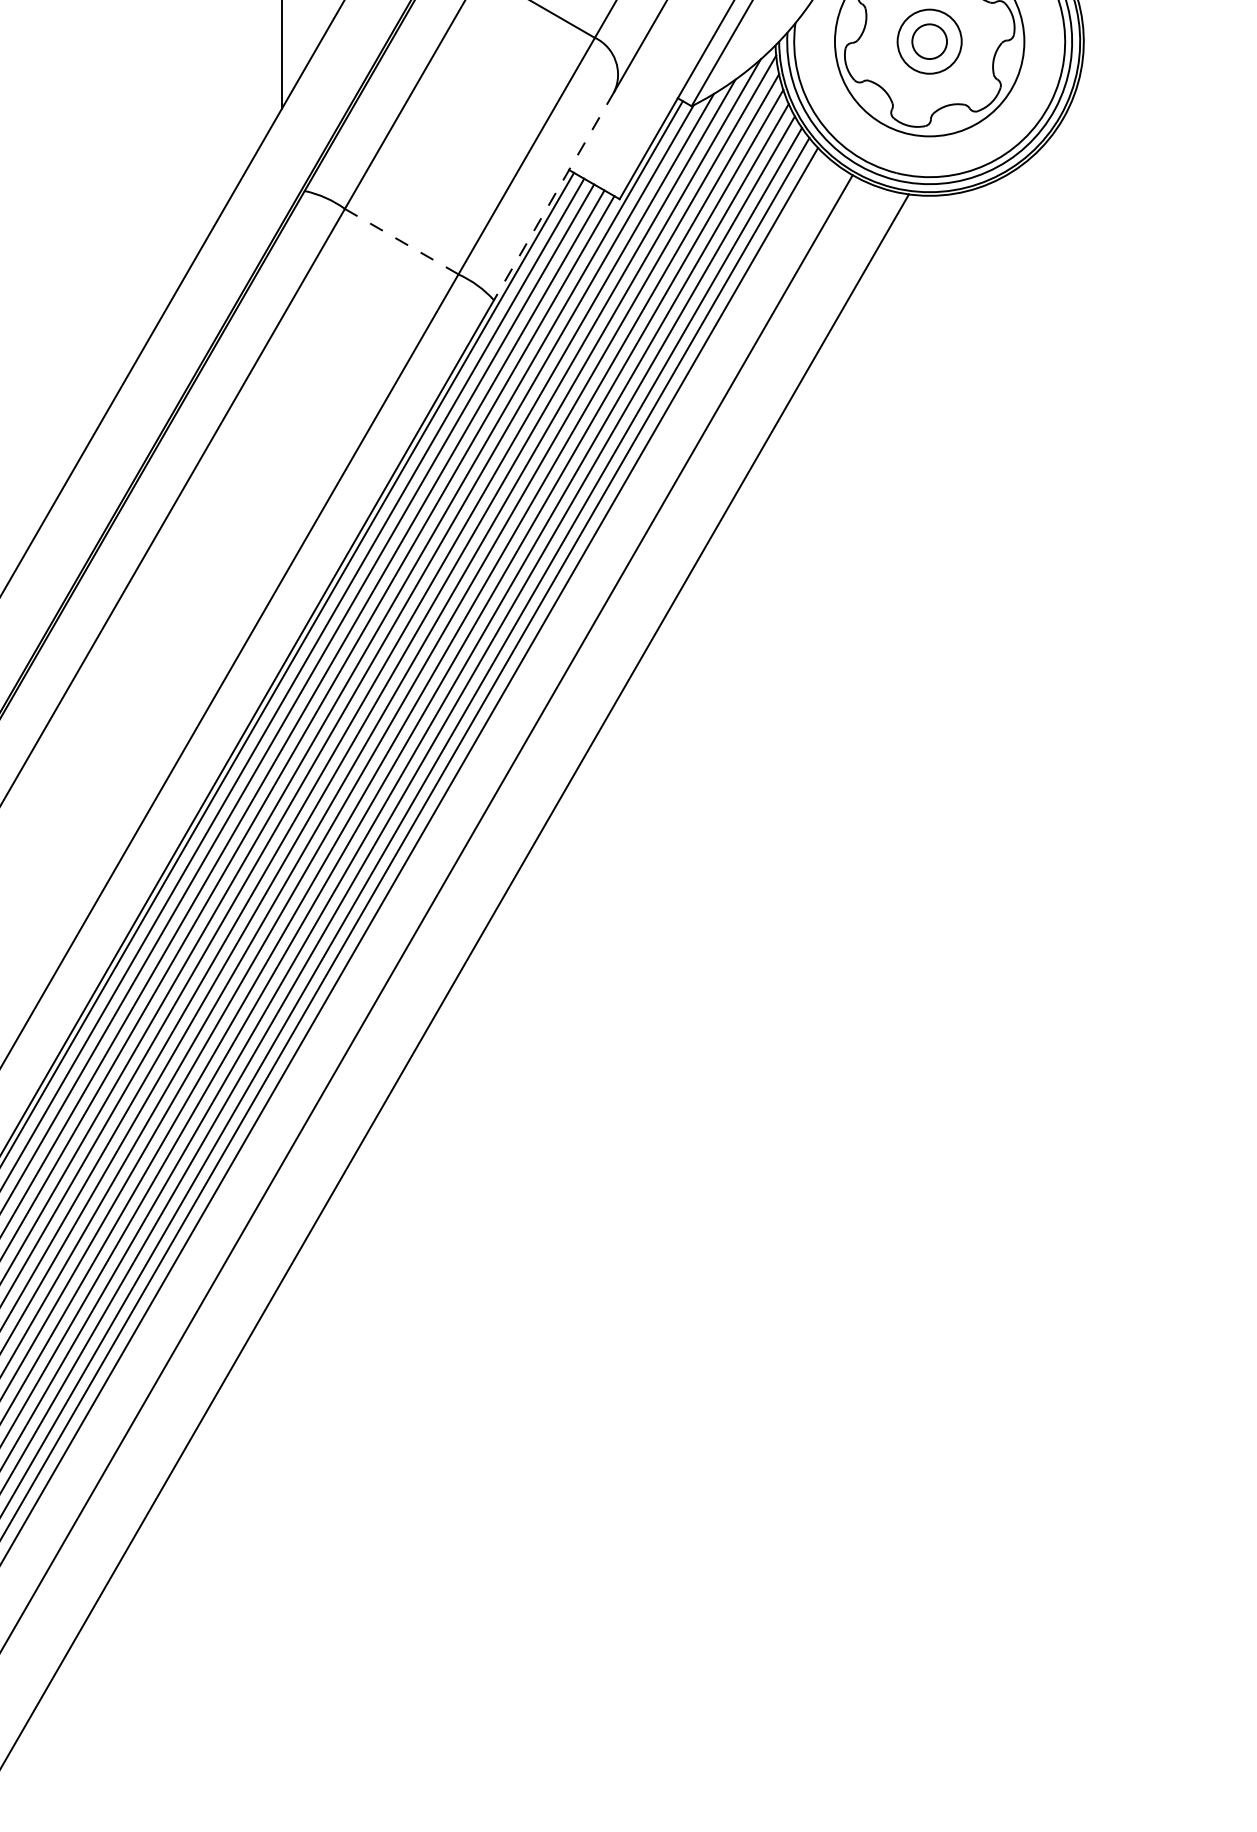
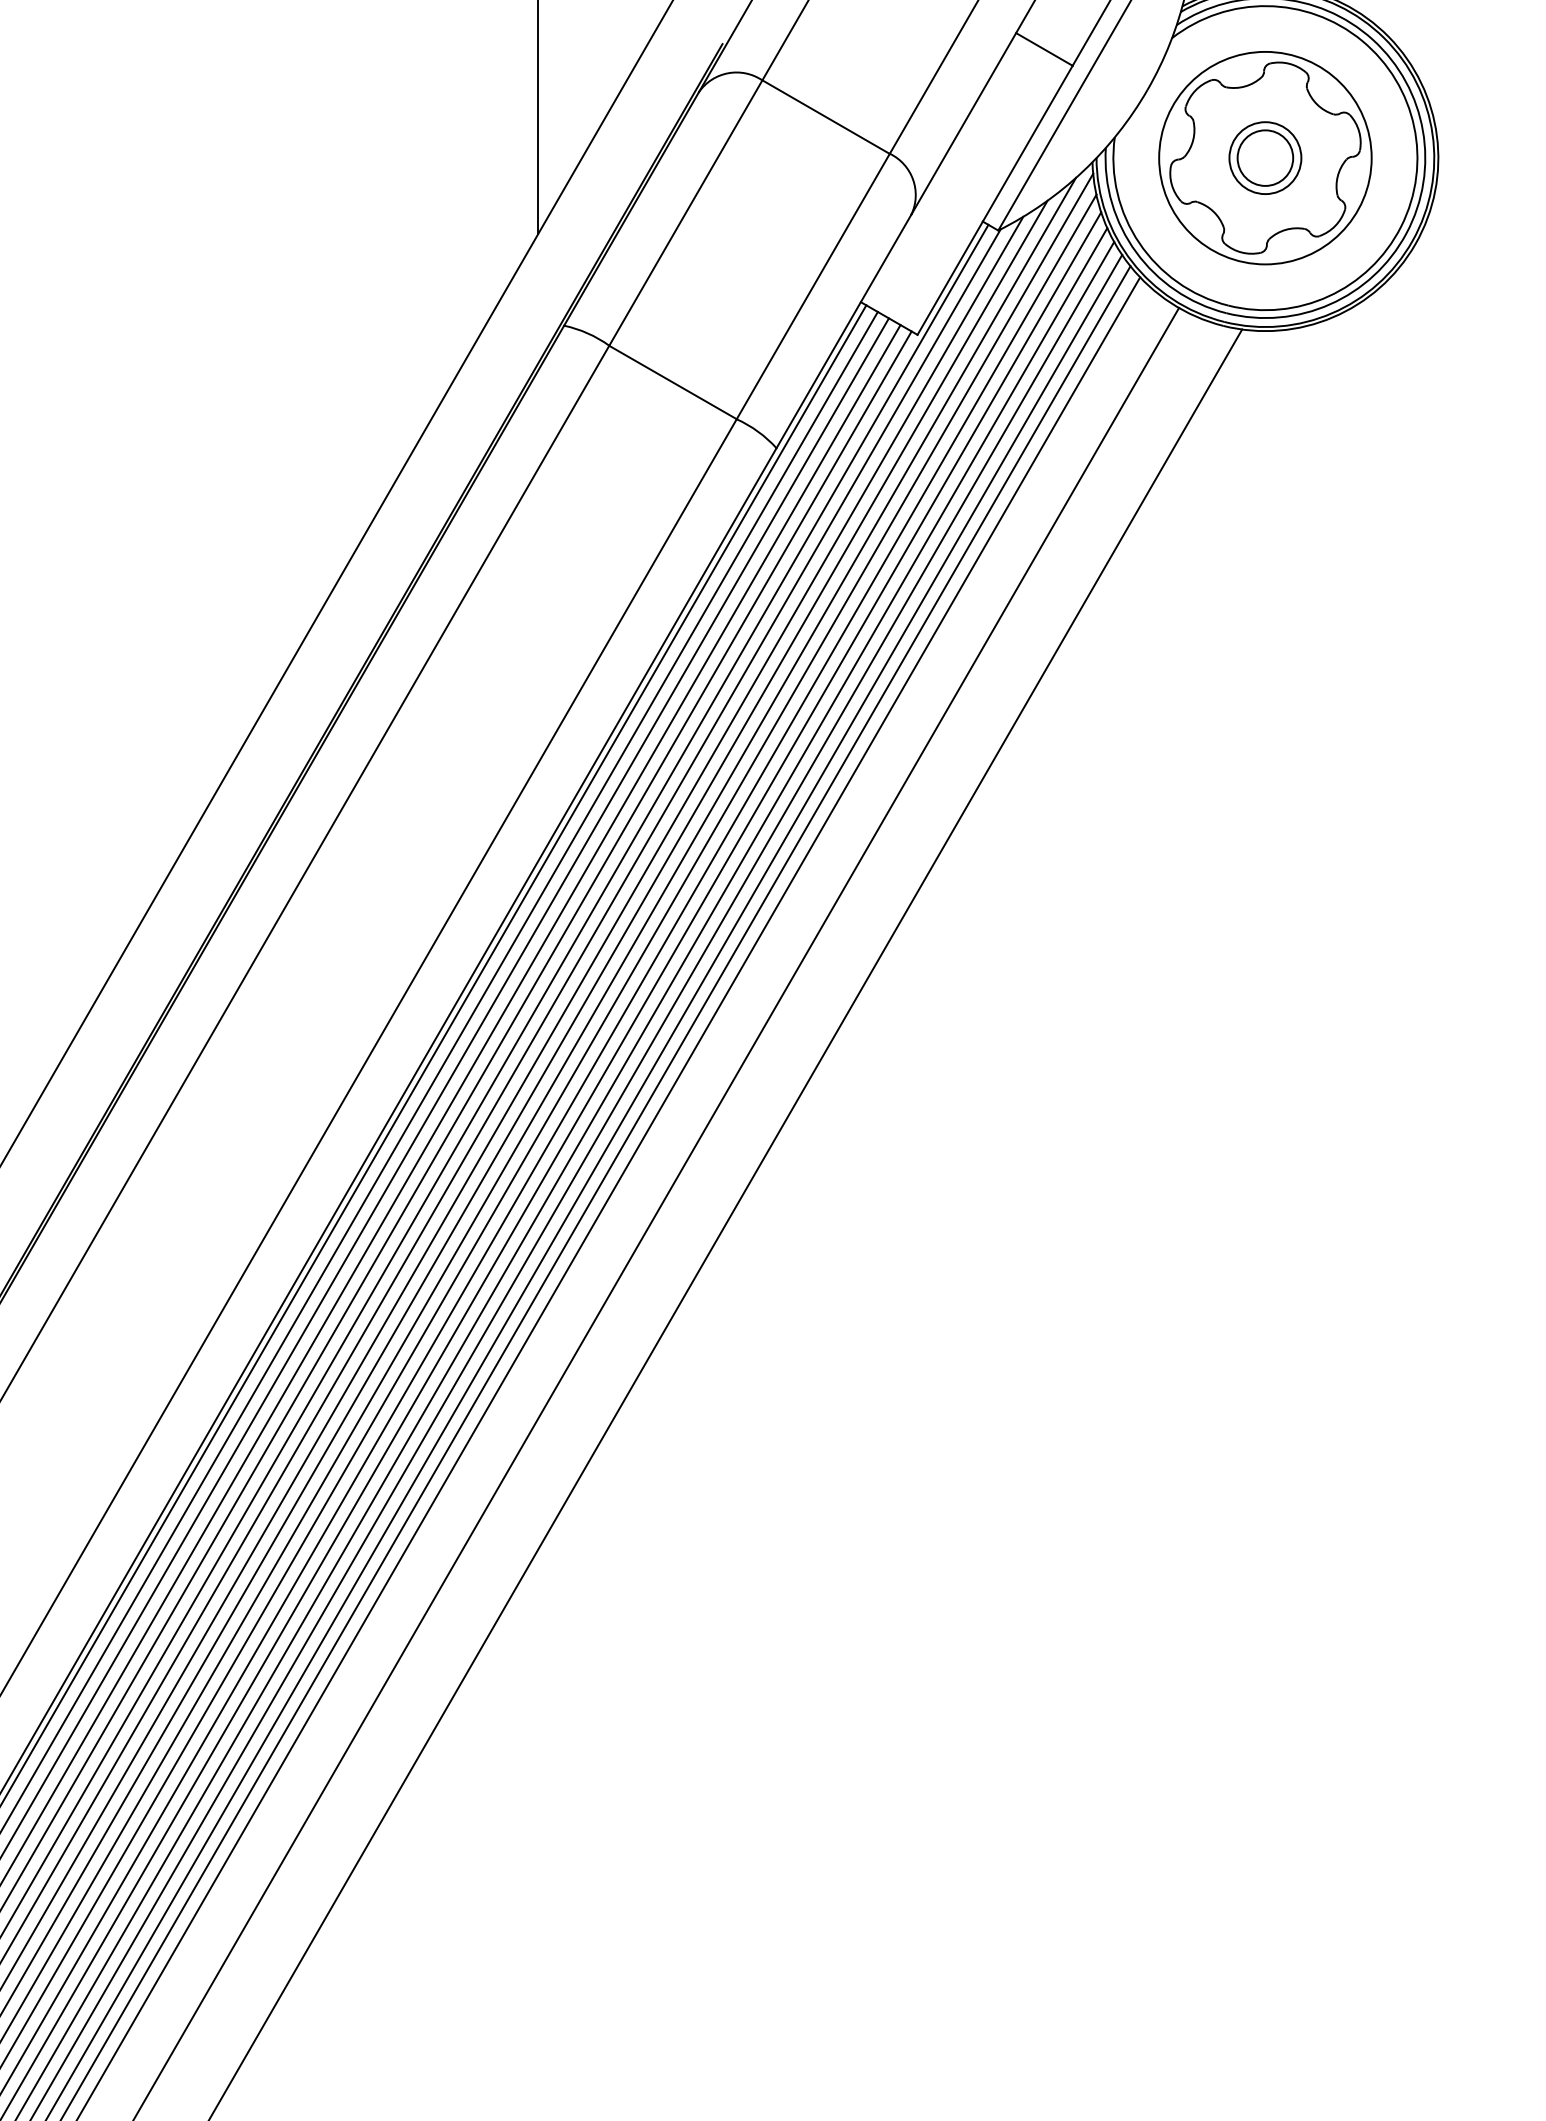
circle: (929, 41) -> (1265, 157), size x1.43
line: (553, 196) -> (843, 331), dashed -> solid
line: (402, 241) -> (673, 382), dashed -> solid

